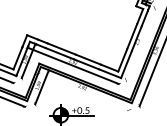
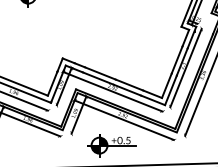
line: (139, 43) -> (185, 67), added
line: (82, 91) -> (123, 119), added

